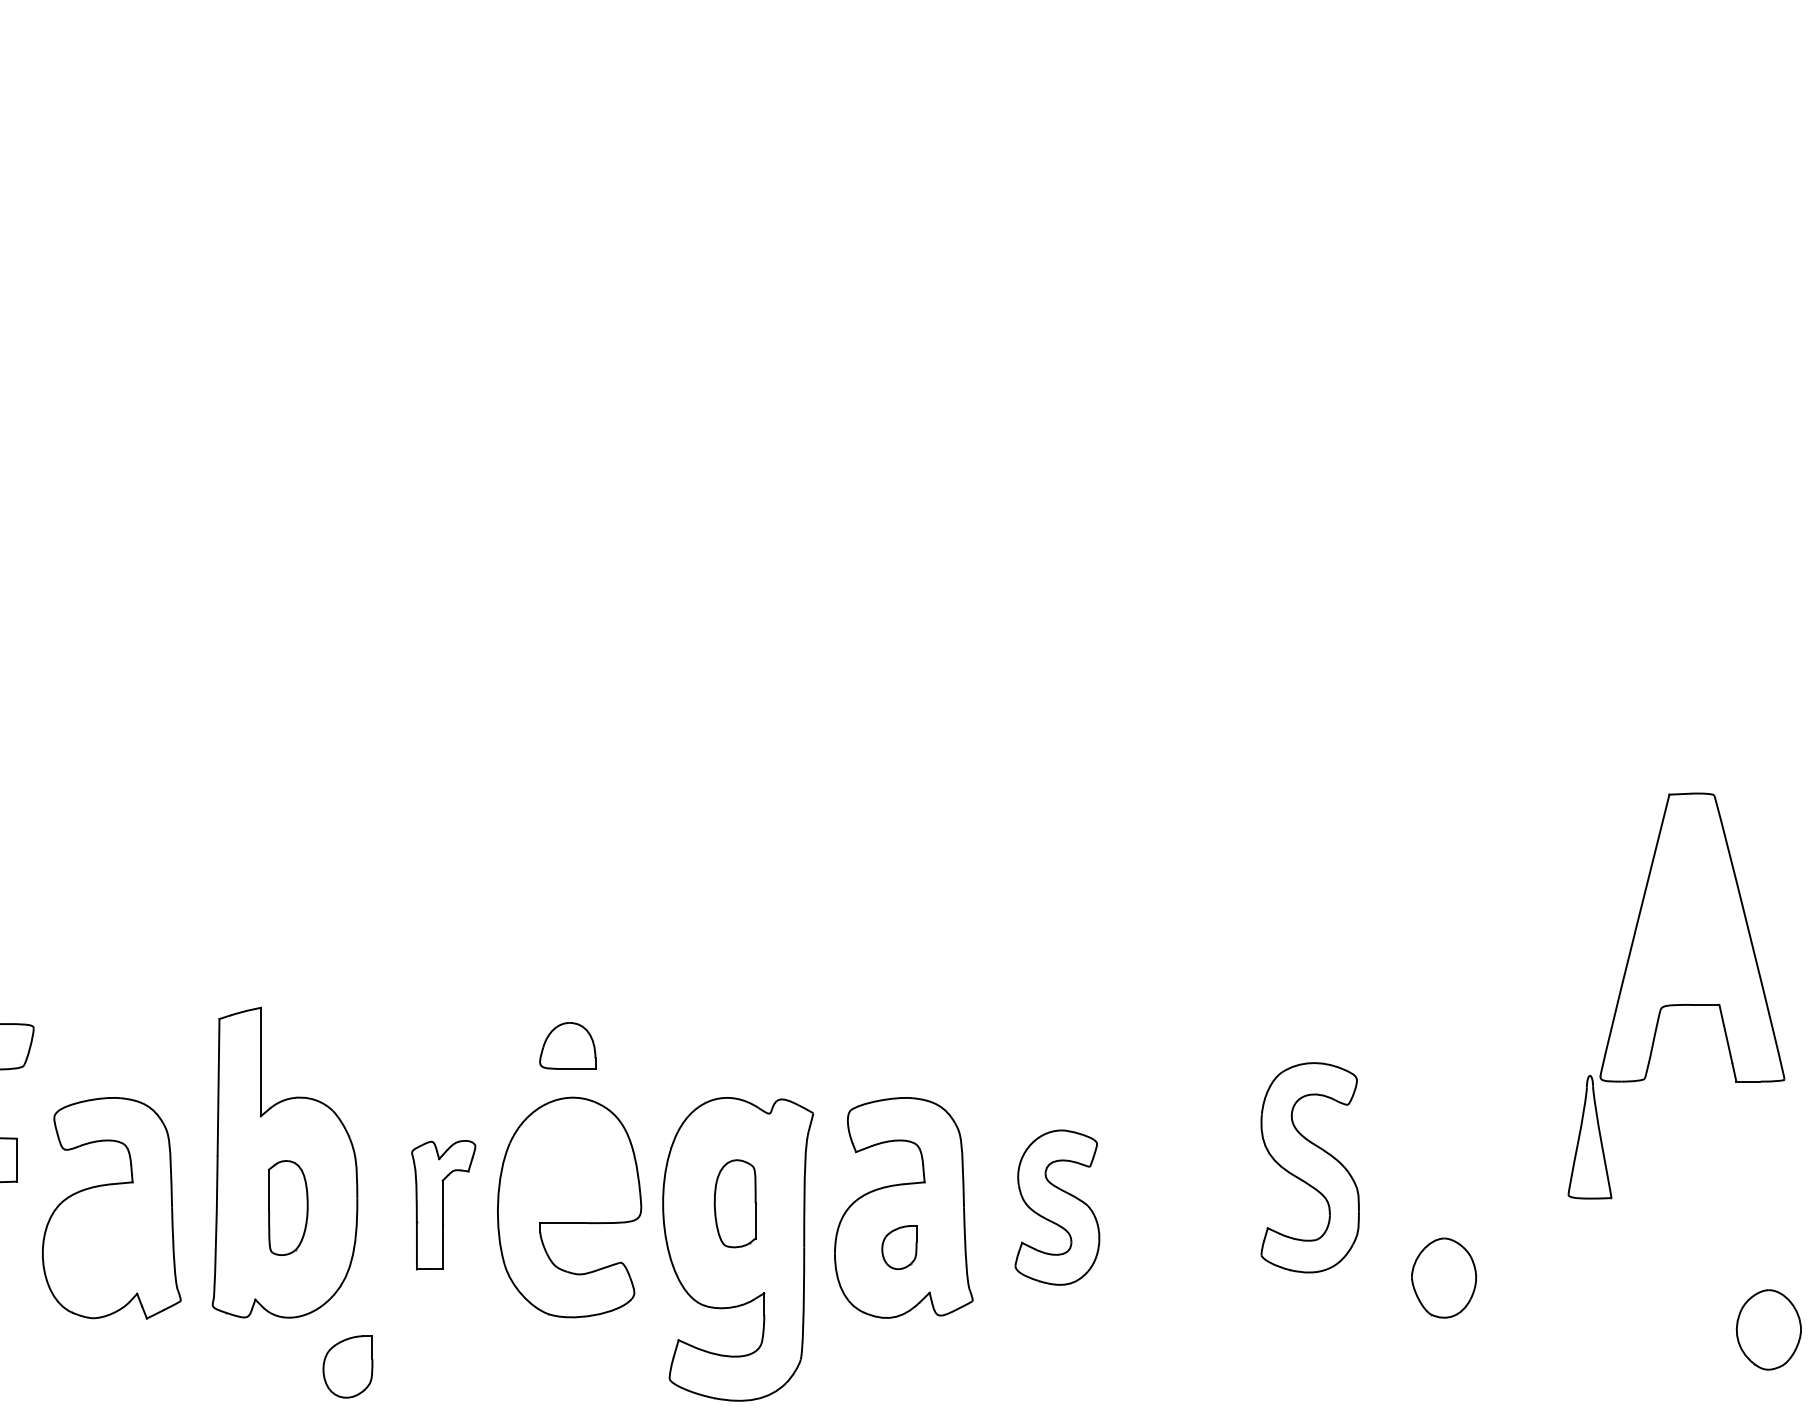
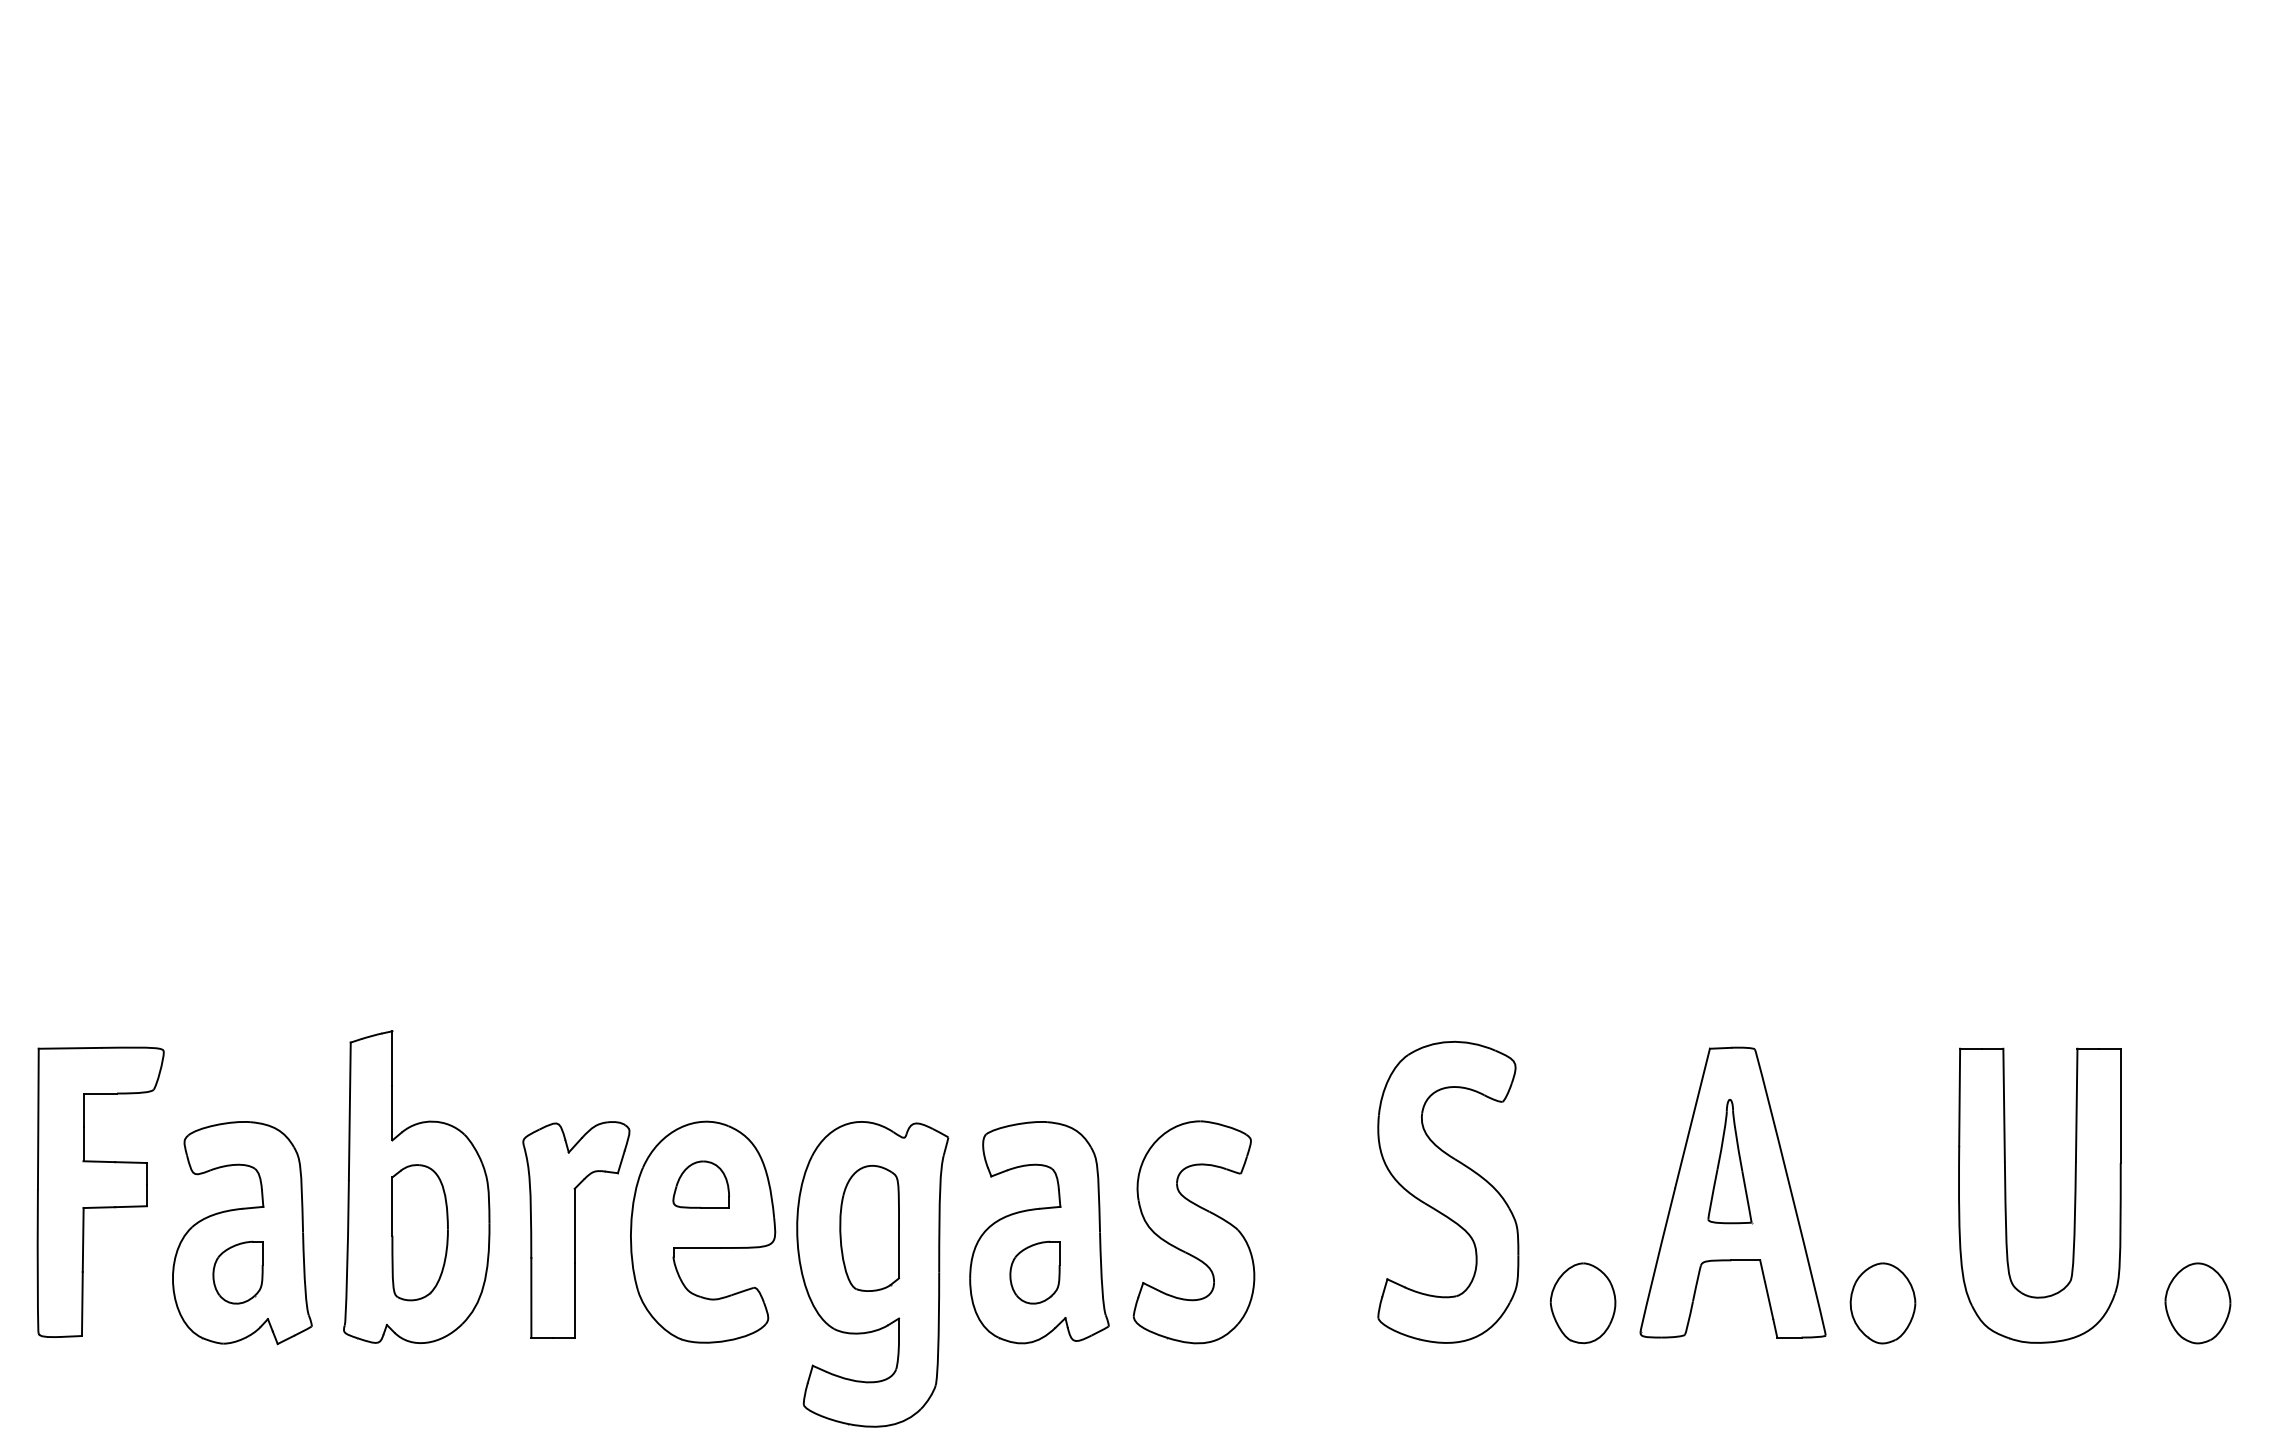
part: (1691, 937) -> (1732, 1192), moved
part: (567, 1045) -> (700, 1184), moved
part: (1310, 1167) -> (1448, 1191), size x1.43
part: (734, 1203) -> (869, 1228), size x1.43
part: (443, 1204) -> (576, 1229), size x1.67
part: (287, 1207) -> (419, 1232), size x1.43
part: (1056, 1207) -> (1193, 1232), size x1.43
part: (898, 1247) -> (1034, 1272), size x1.43
part: (1768, 1329) -> (1882, 1303), moved
part: (347, 1366) -> (237, 1272), moved

